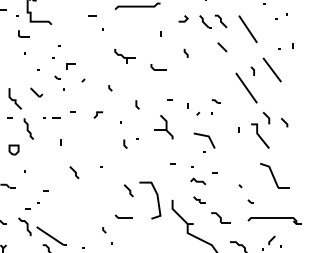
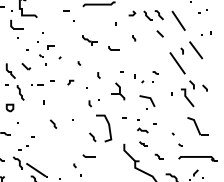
part: (23, 33) -> (16, 23), size x1.67
line: (157, 200) -> (109, 128), moved
part: (220, 217) -> (158, 156), size x0.62

